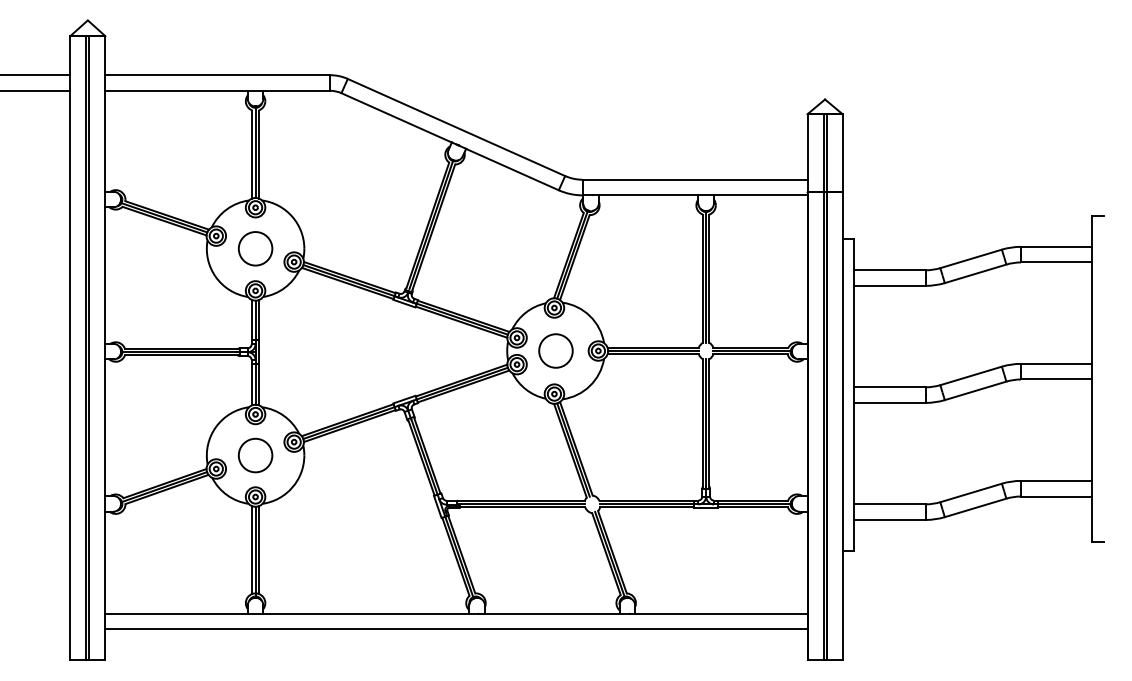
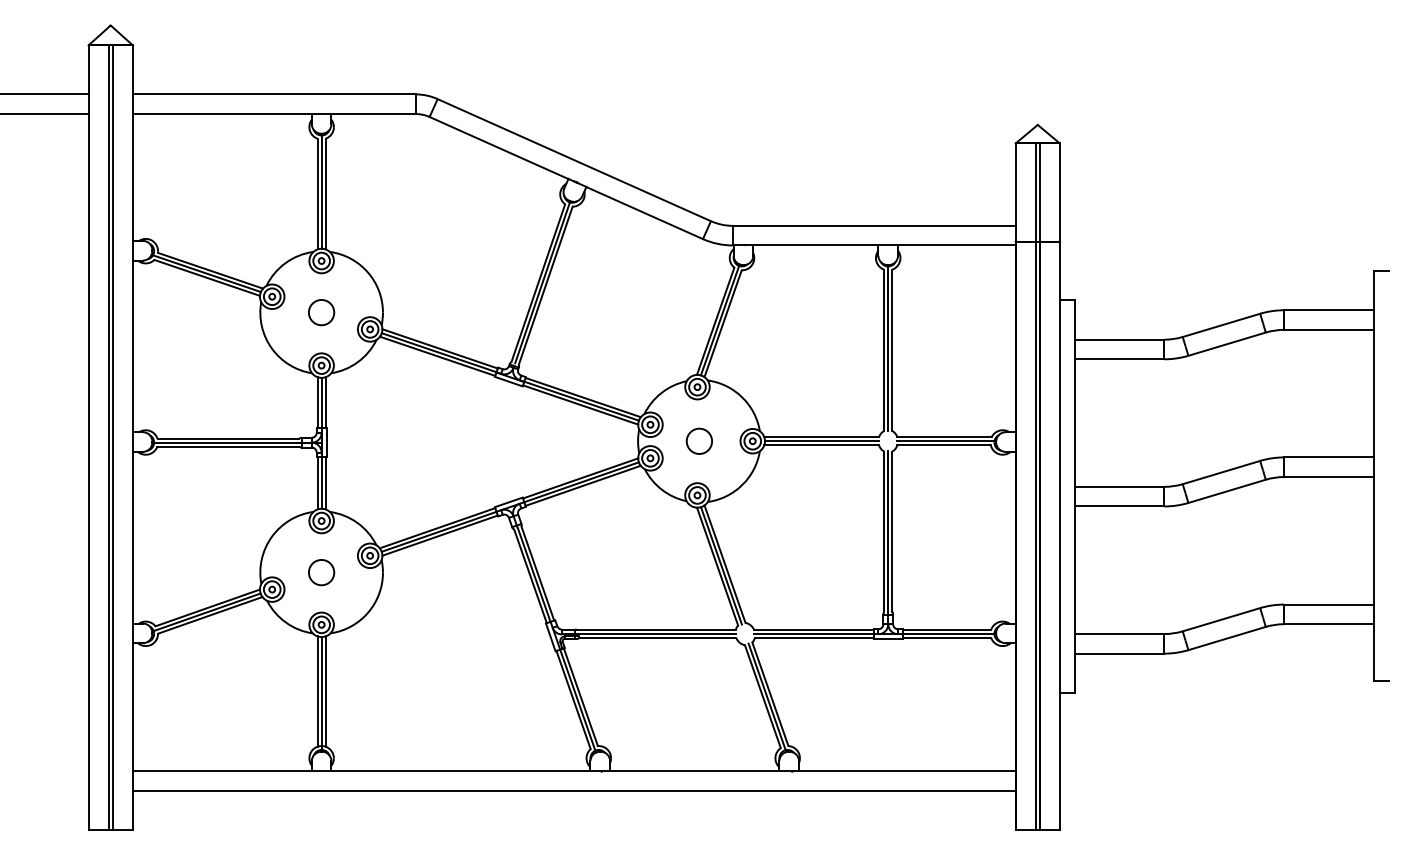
circle: (255, 248) -> (321, 312), size x0.6
circle: (556, 351) -> (699, 441), size x0.6
circle: (255, 455) -> (321, 572), size x0.6

